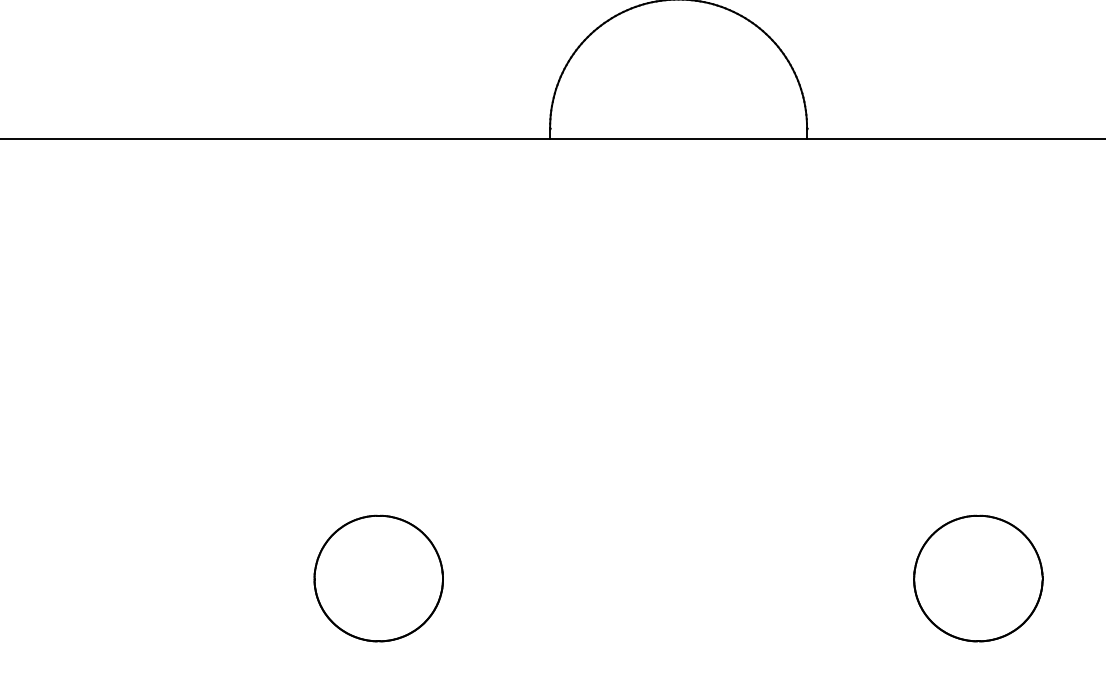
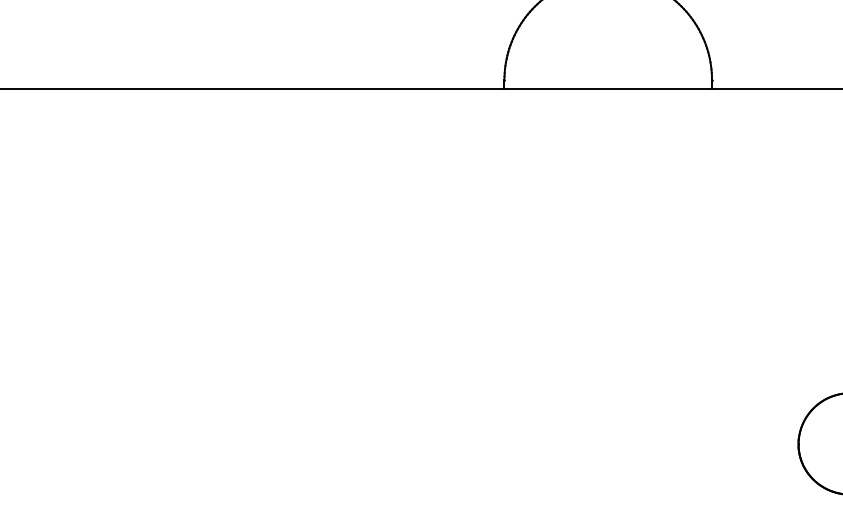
part: (378, 578) -> (365, 443), removed

